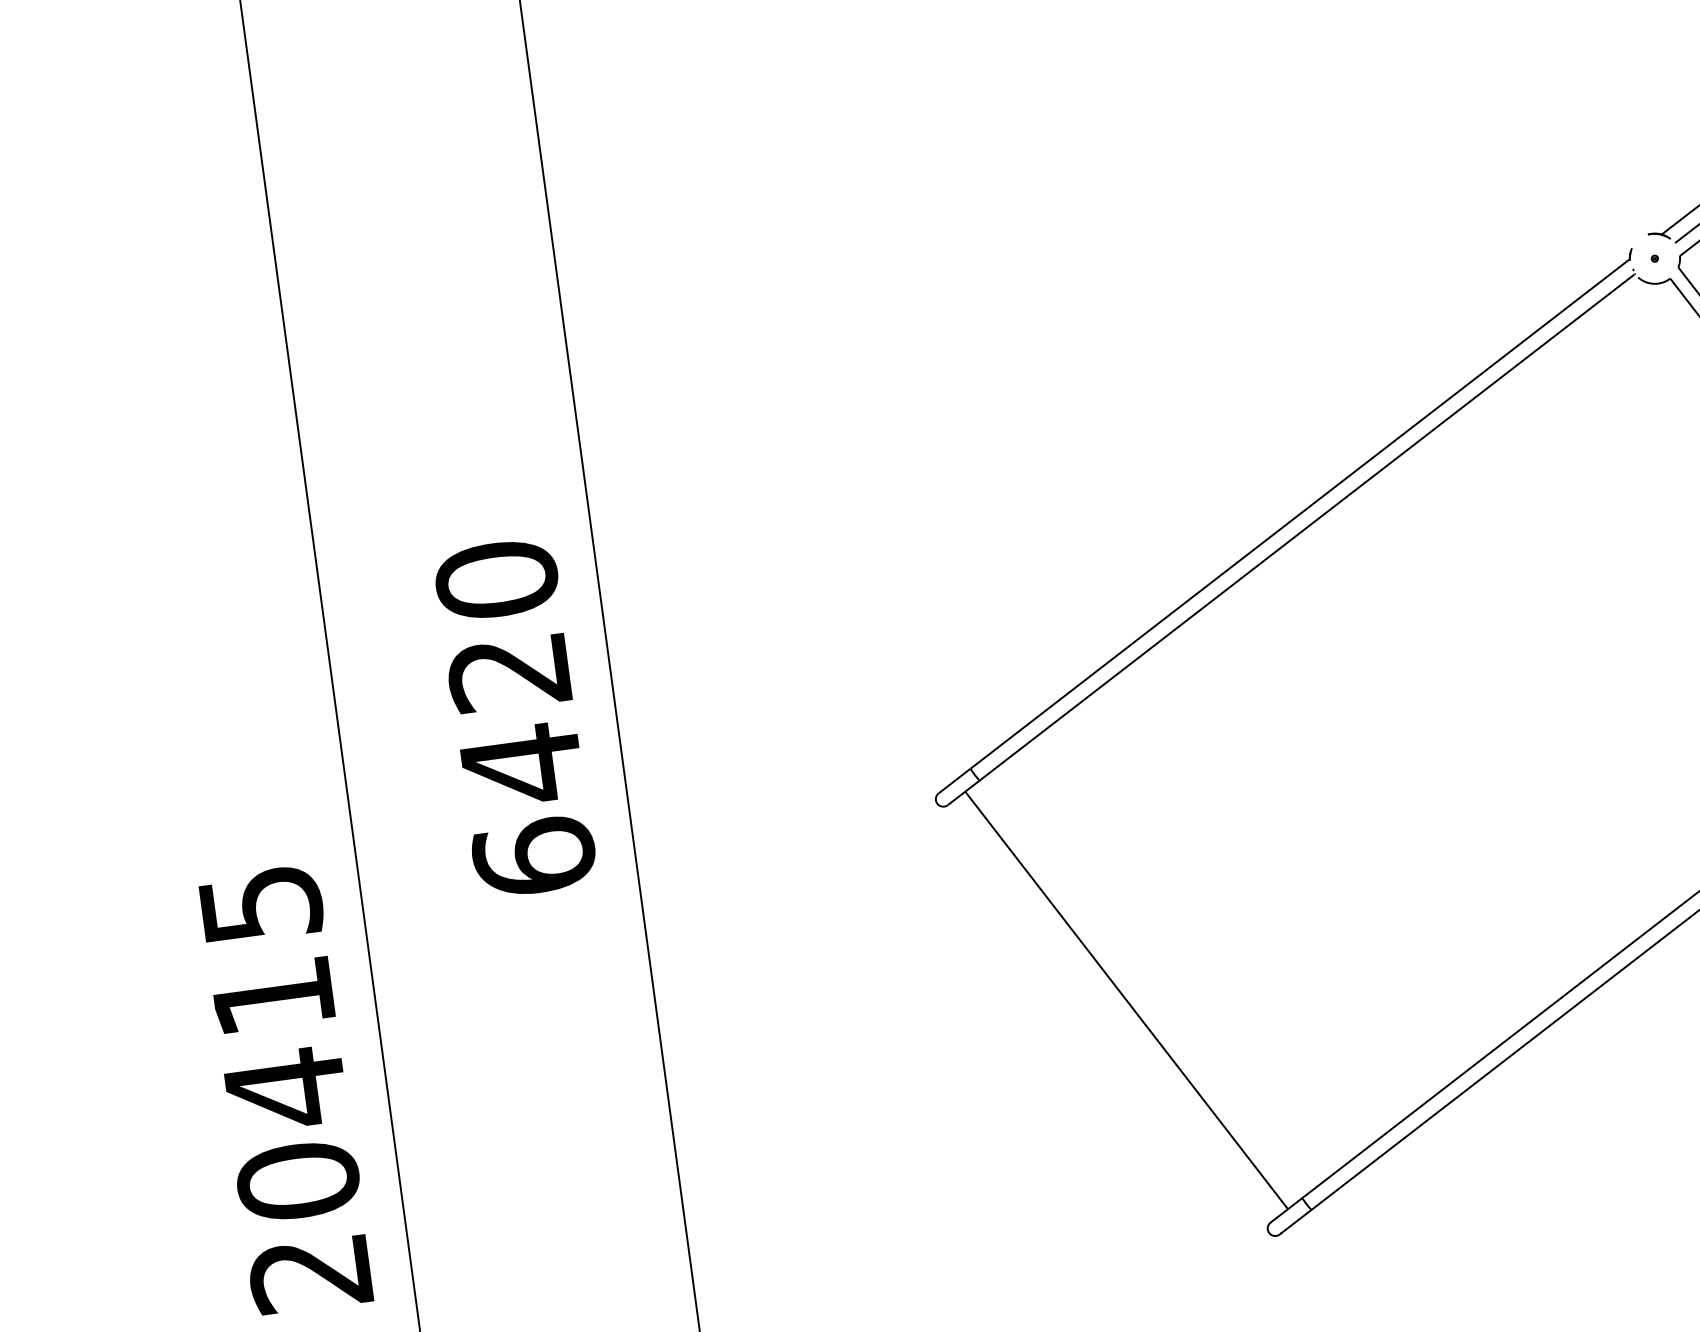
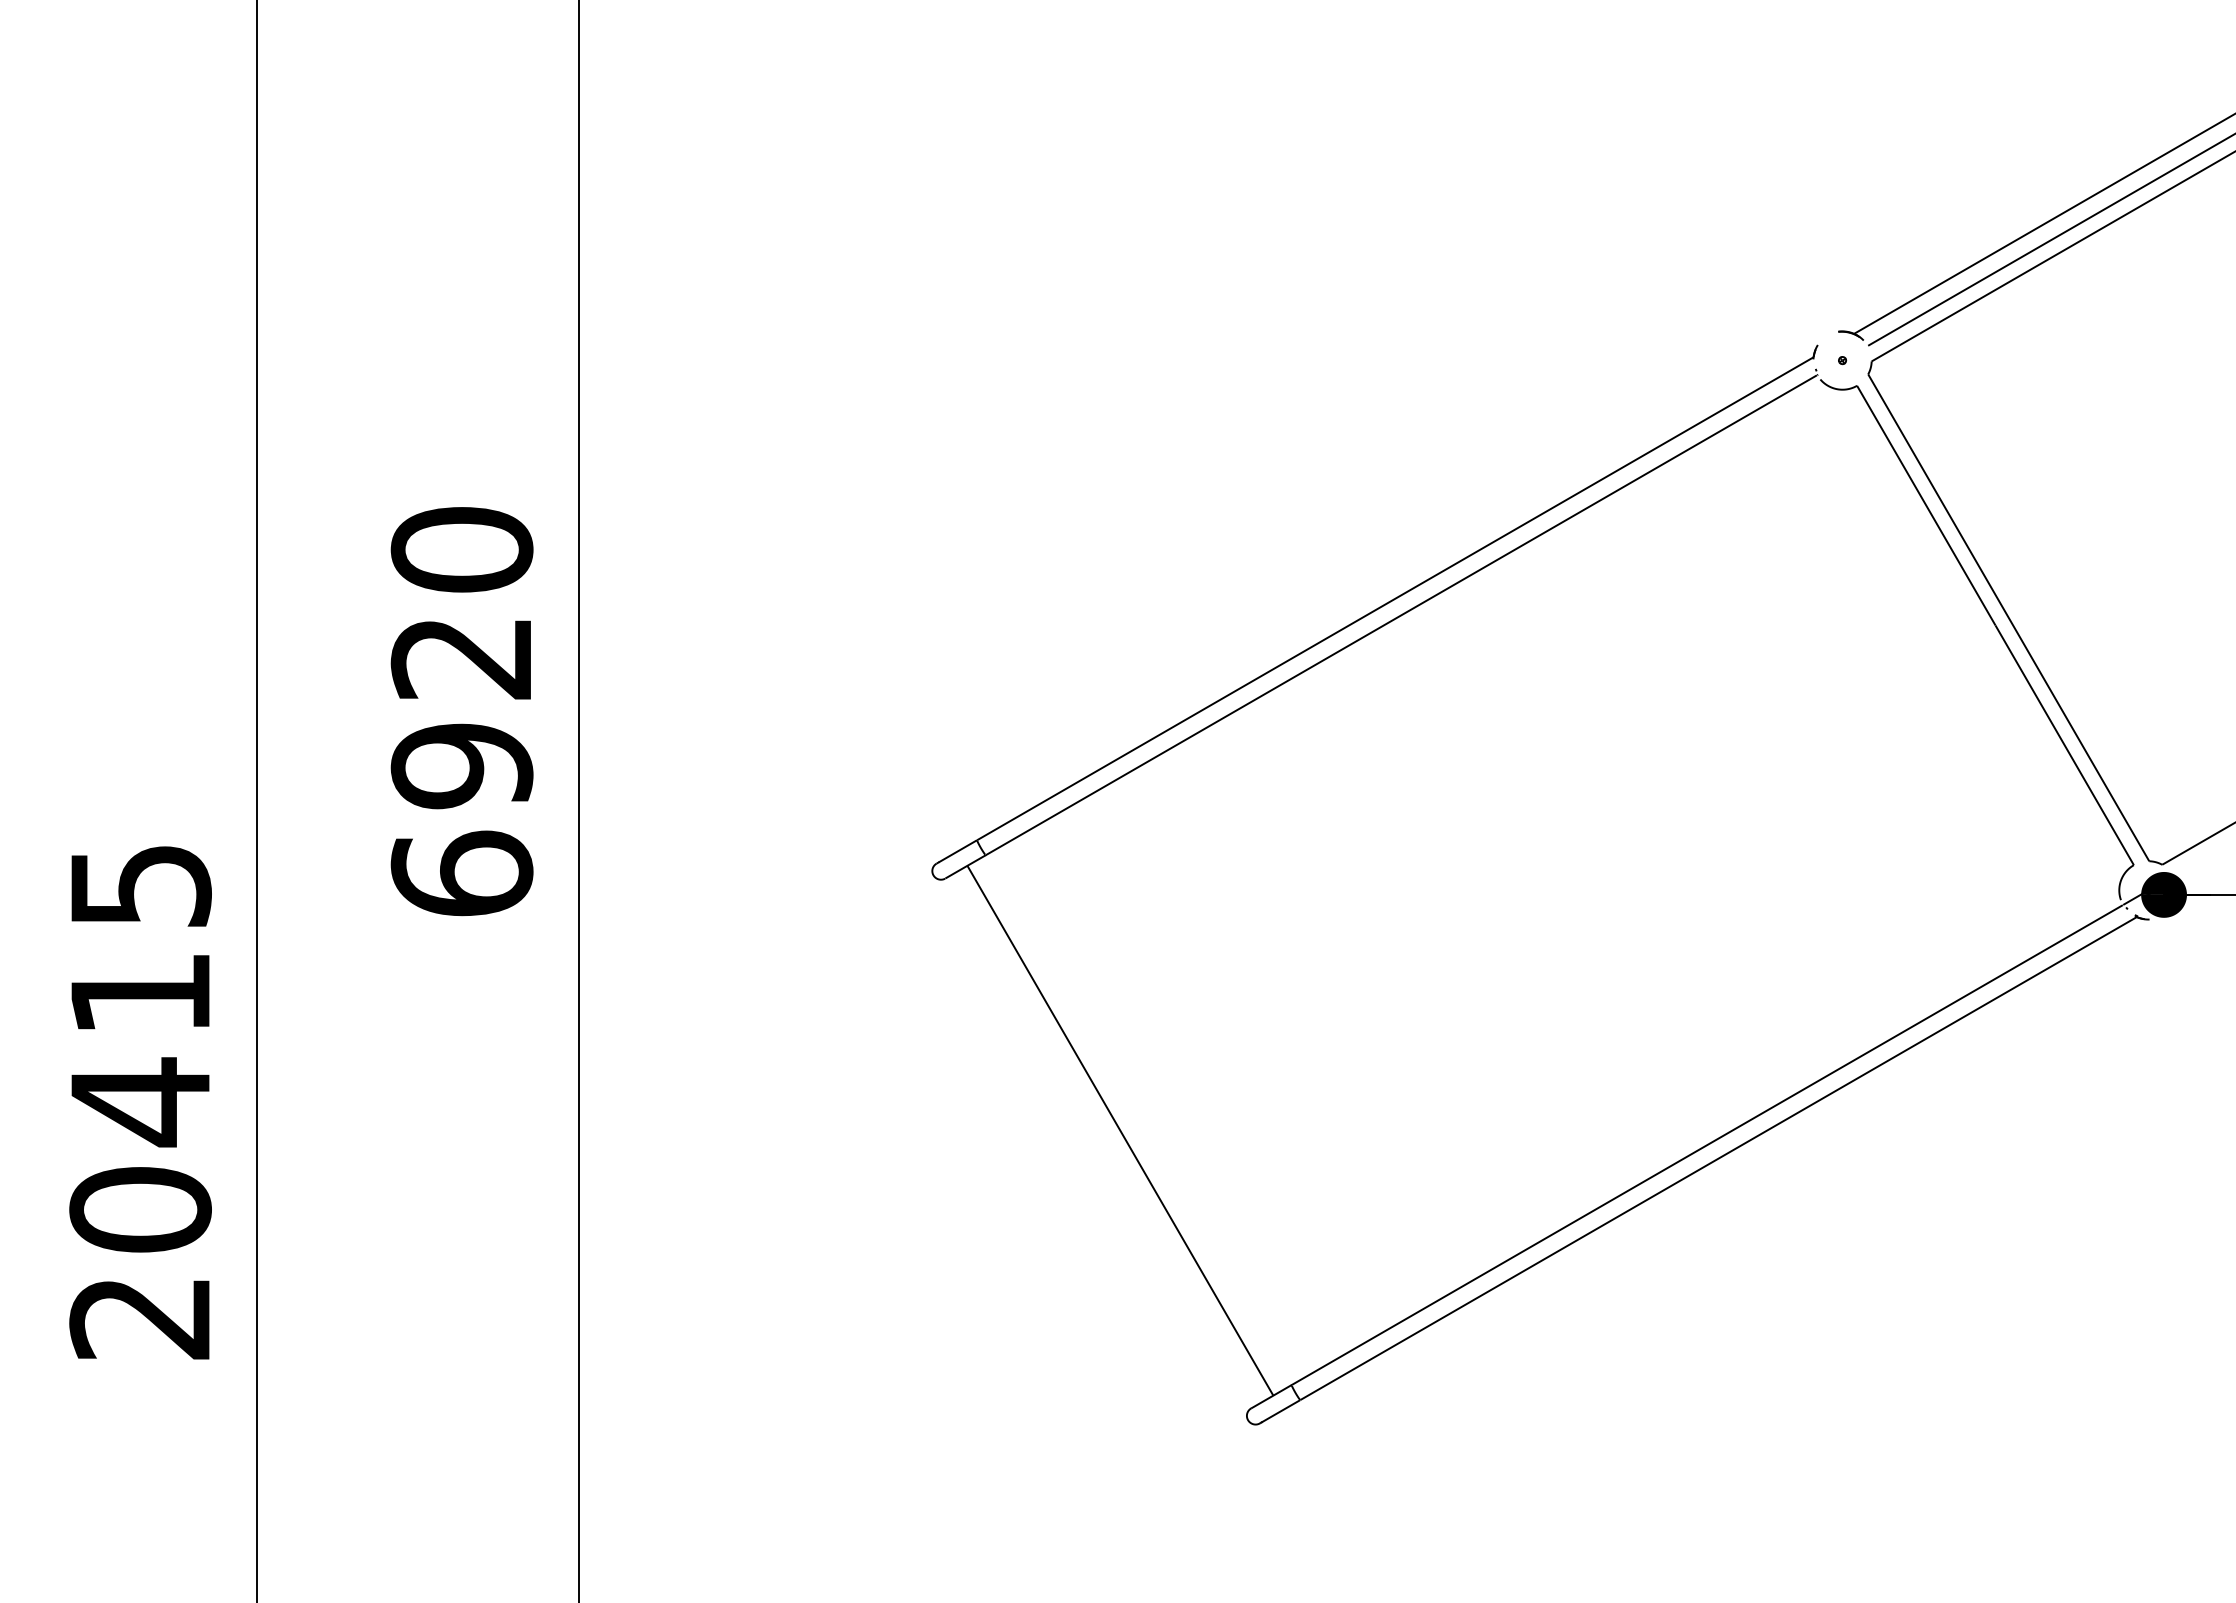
text: (521, 765) -> (461, 766), 6420 -> 6920

